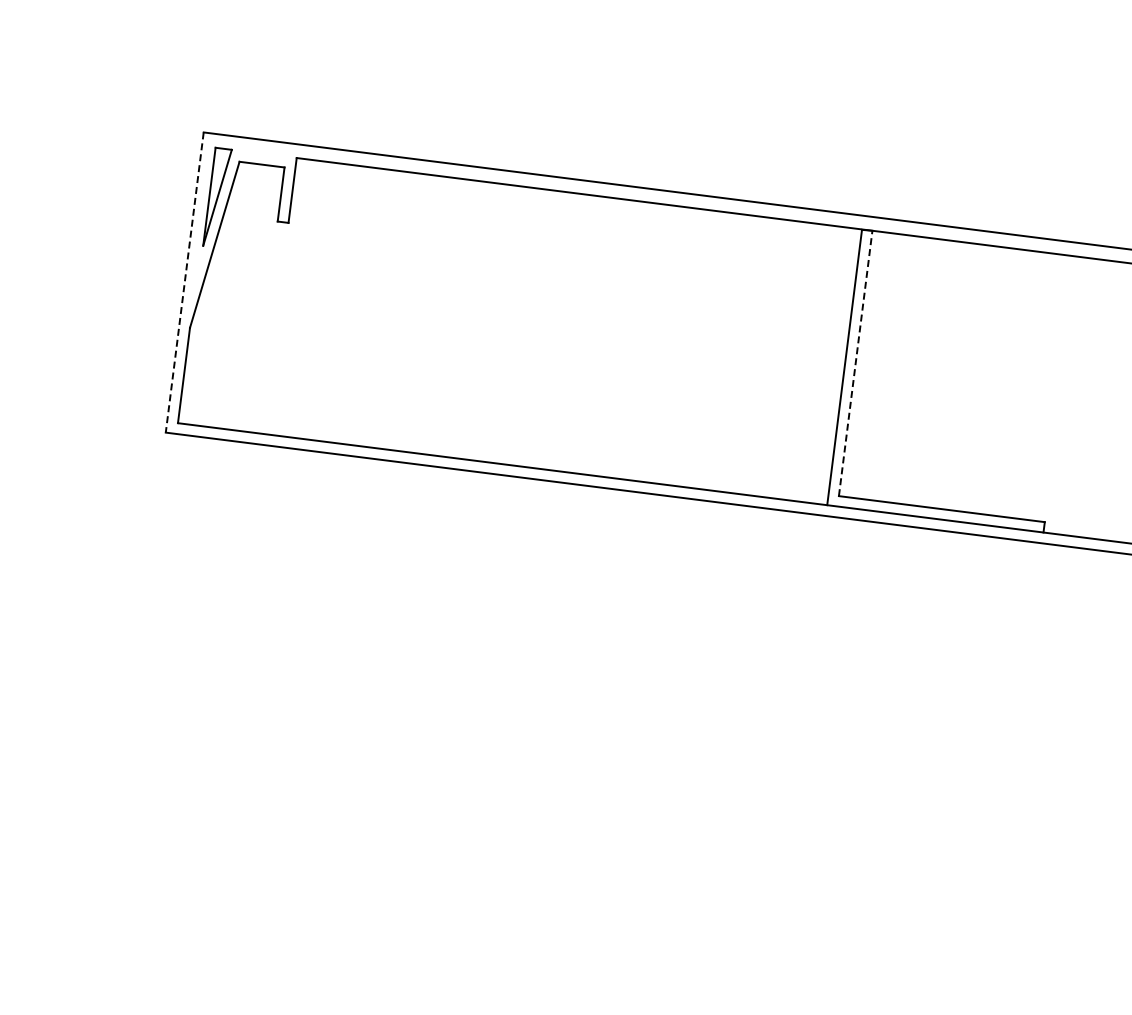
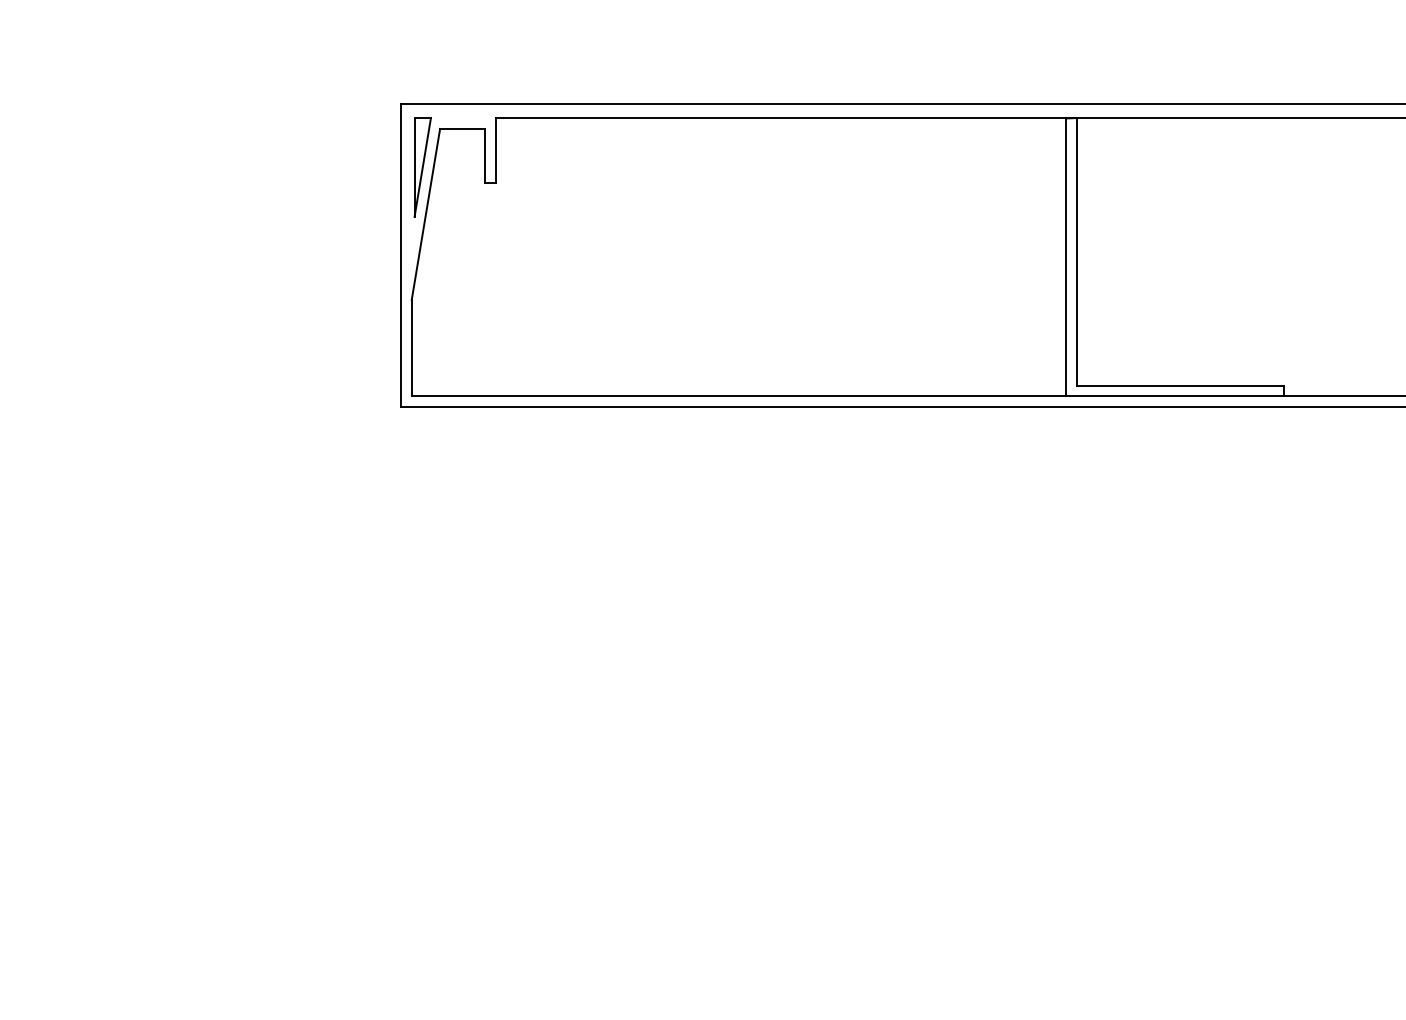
line: (184, 283) -> (400, 256), dashed -> solid
line: (855, 363) -> (1076, 251), dashed -> solid

